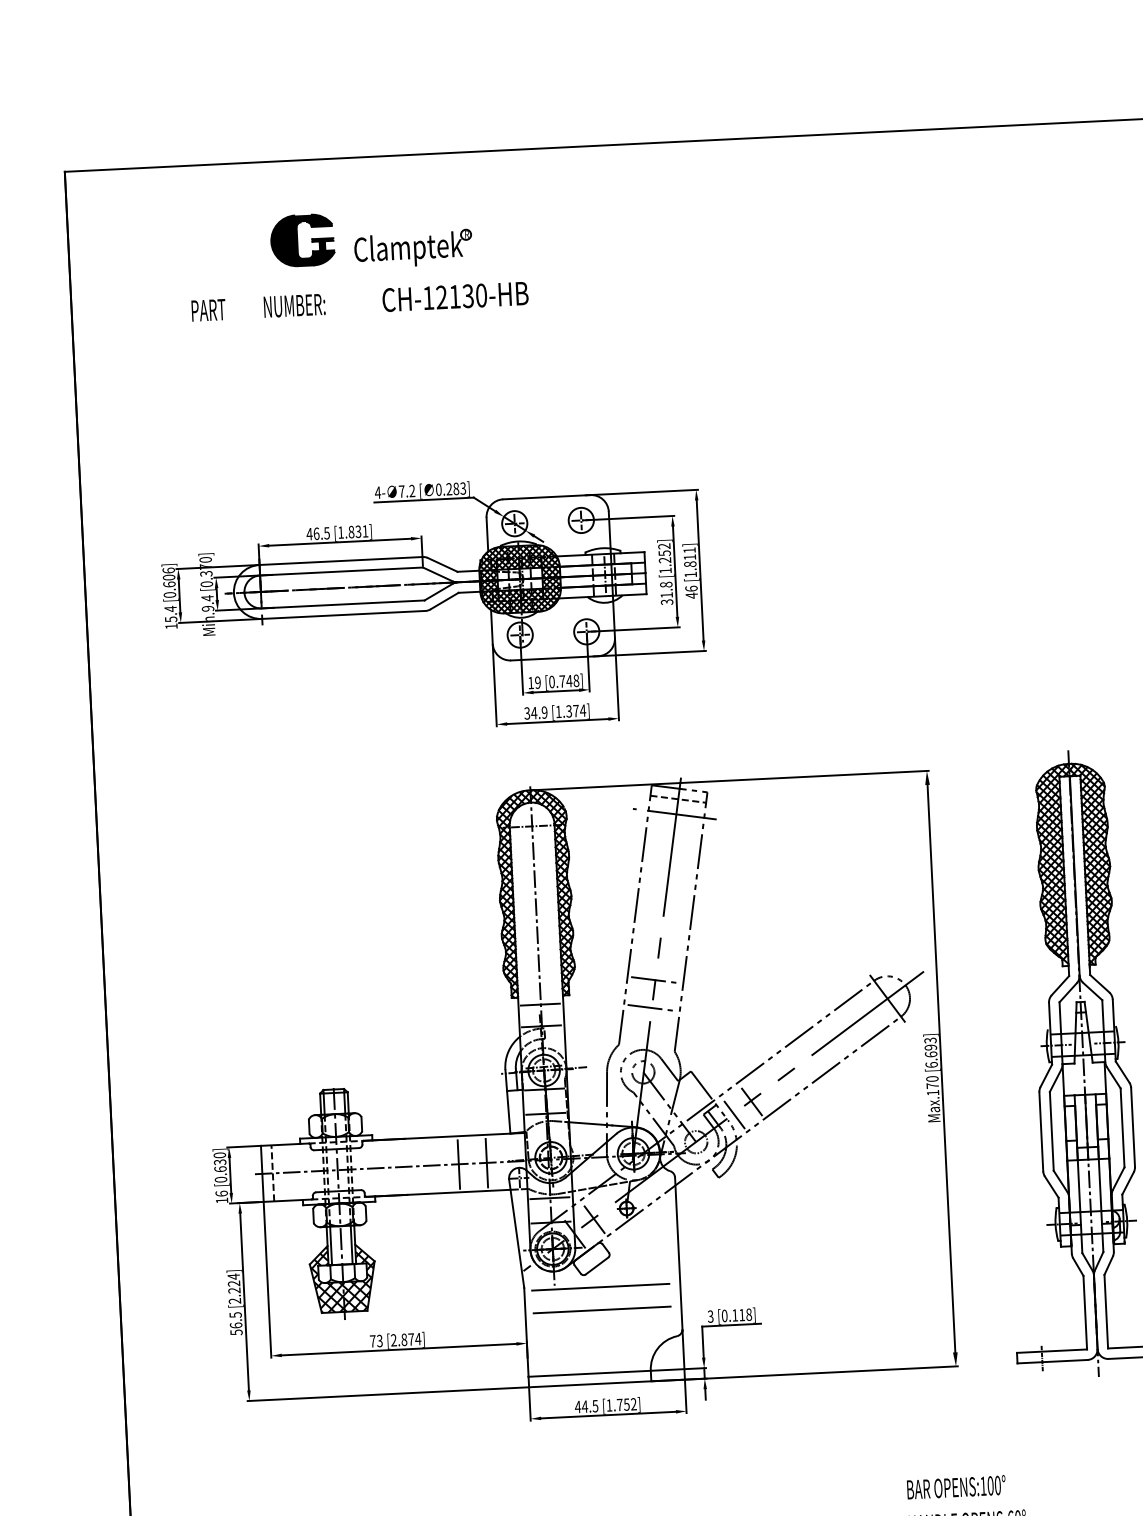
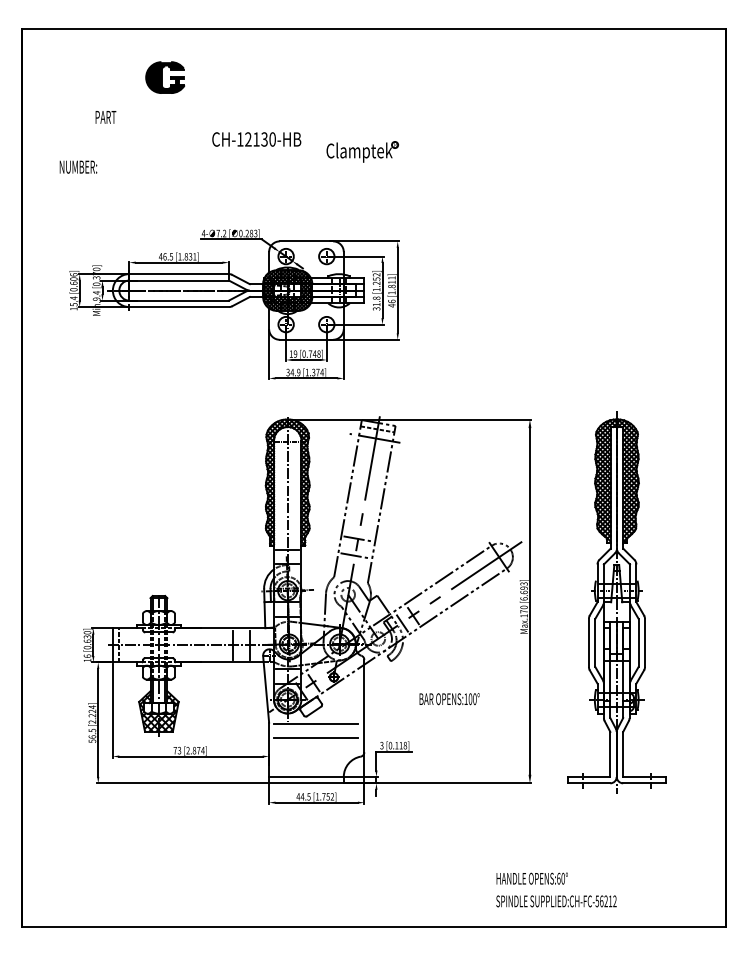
part: (413, 248) -> (362, 151), moved
text: (455, 296) -> (256, 139), moved
text: (294, 304) -> (78, 166), moved
text: (956, 1488) -> (449, 699), moved

